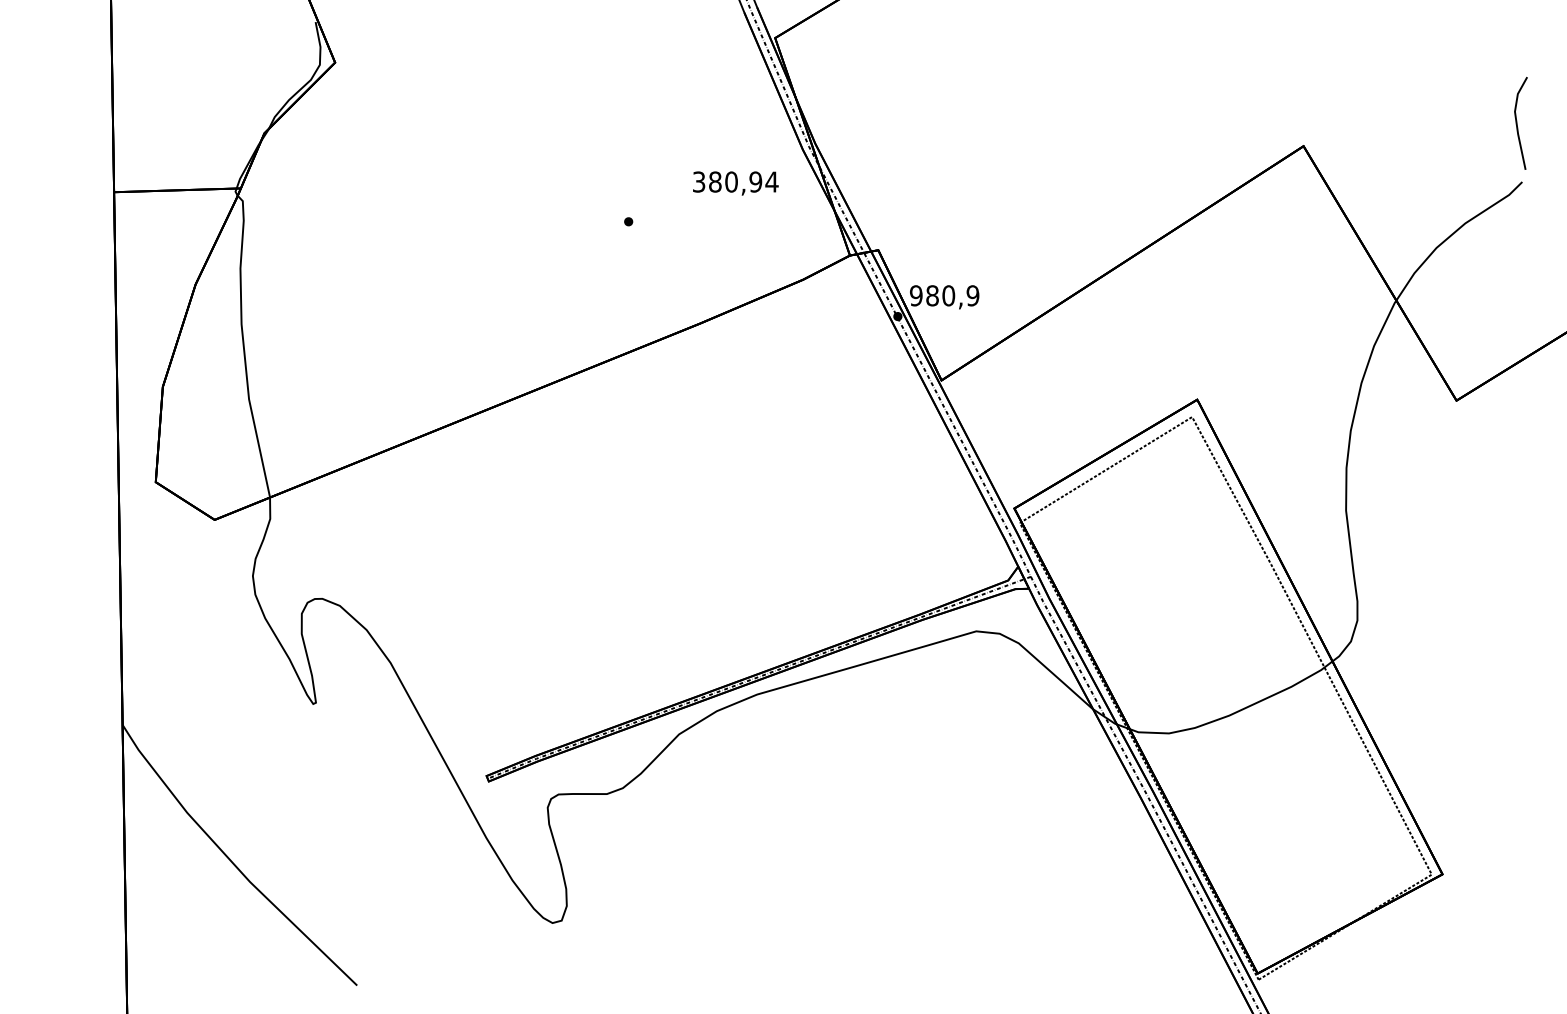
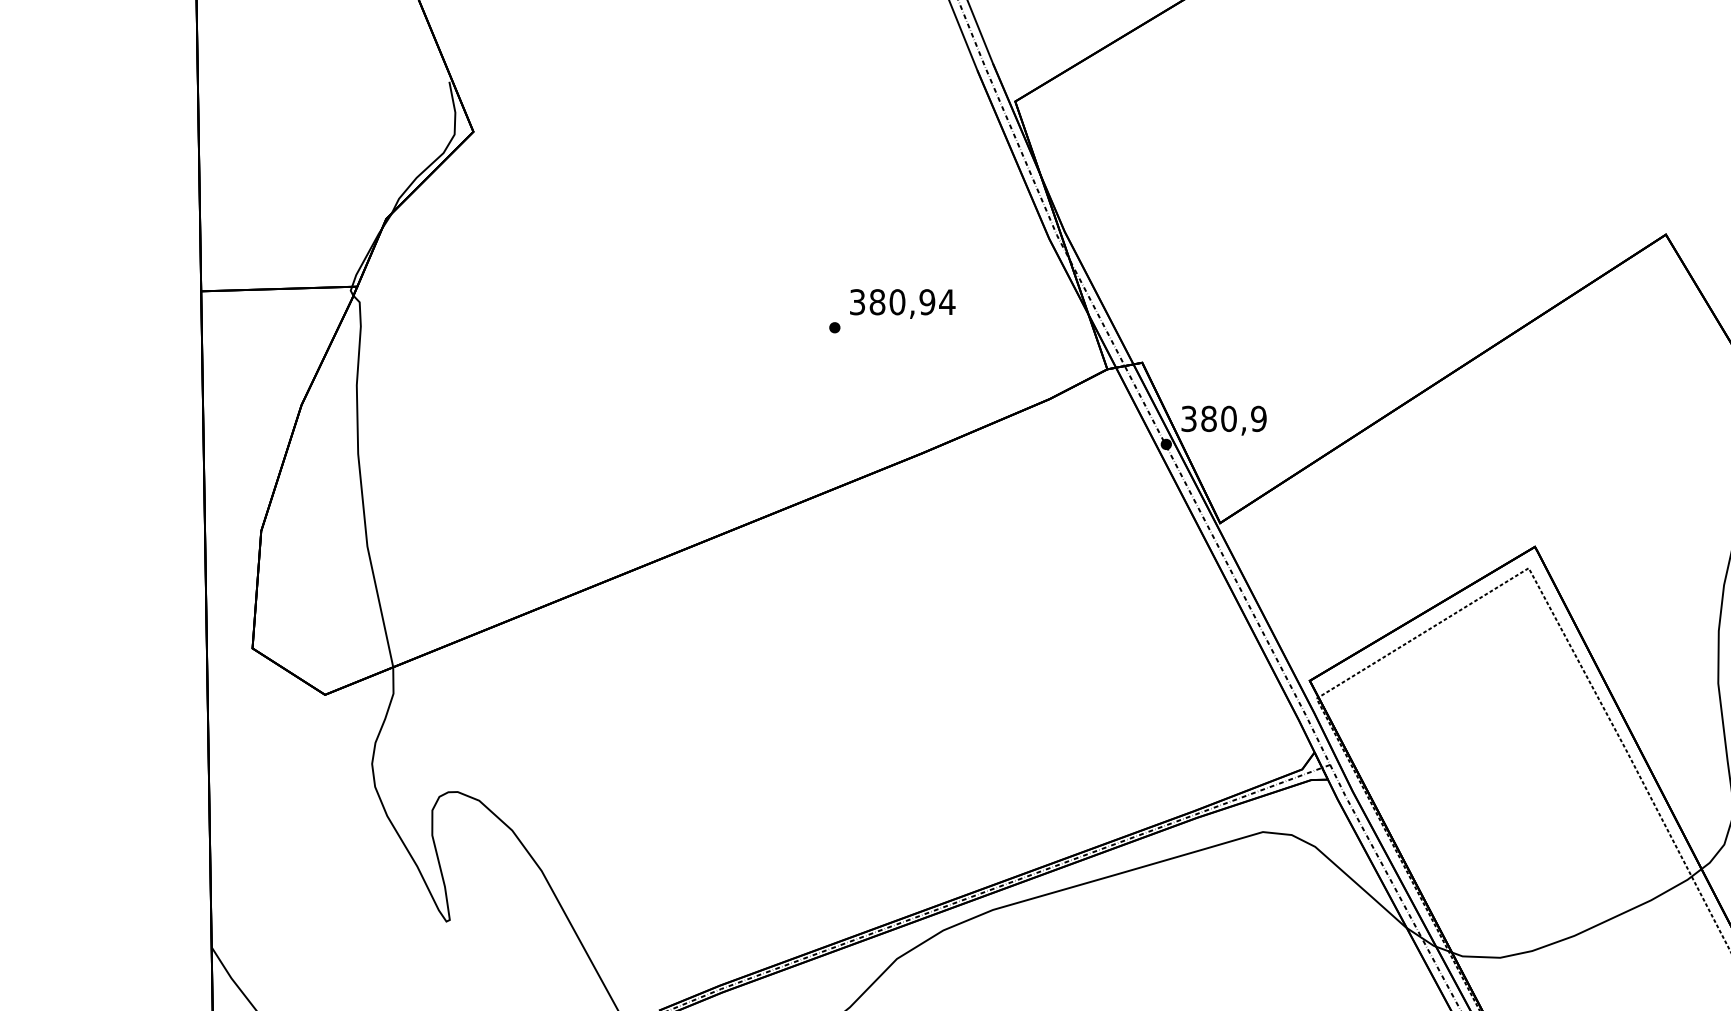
text: (735, 183) -> (902, 303), moved
text: (916, 295) -> (1189, 418), 980,9 -> 380,9

